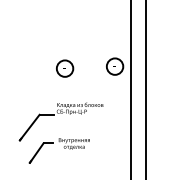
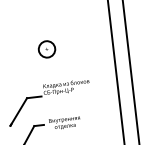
part: (115, 66) -> (96, 41), removed

